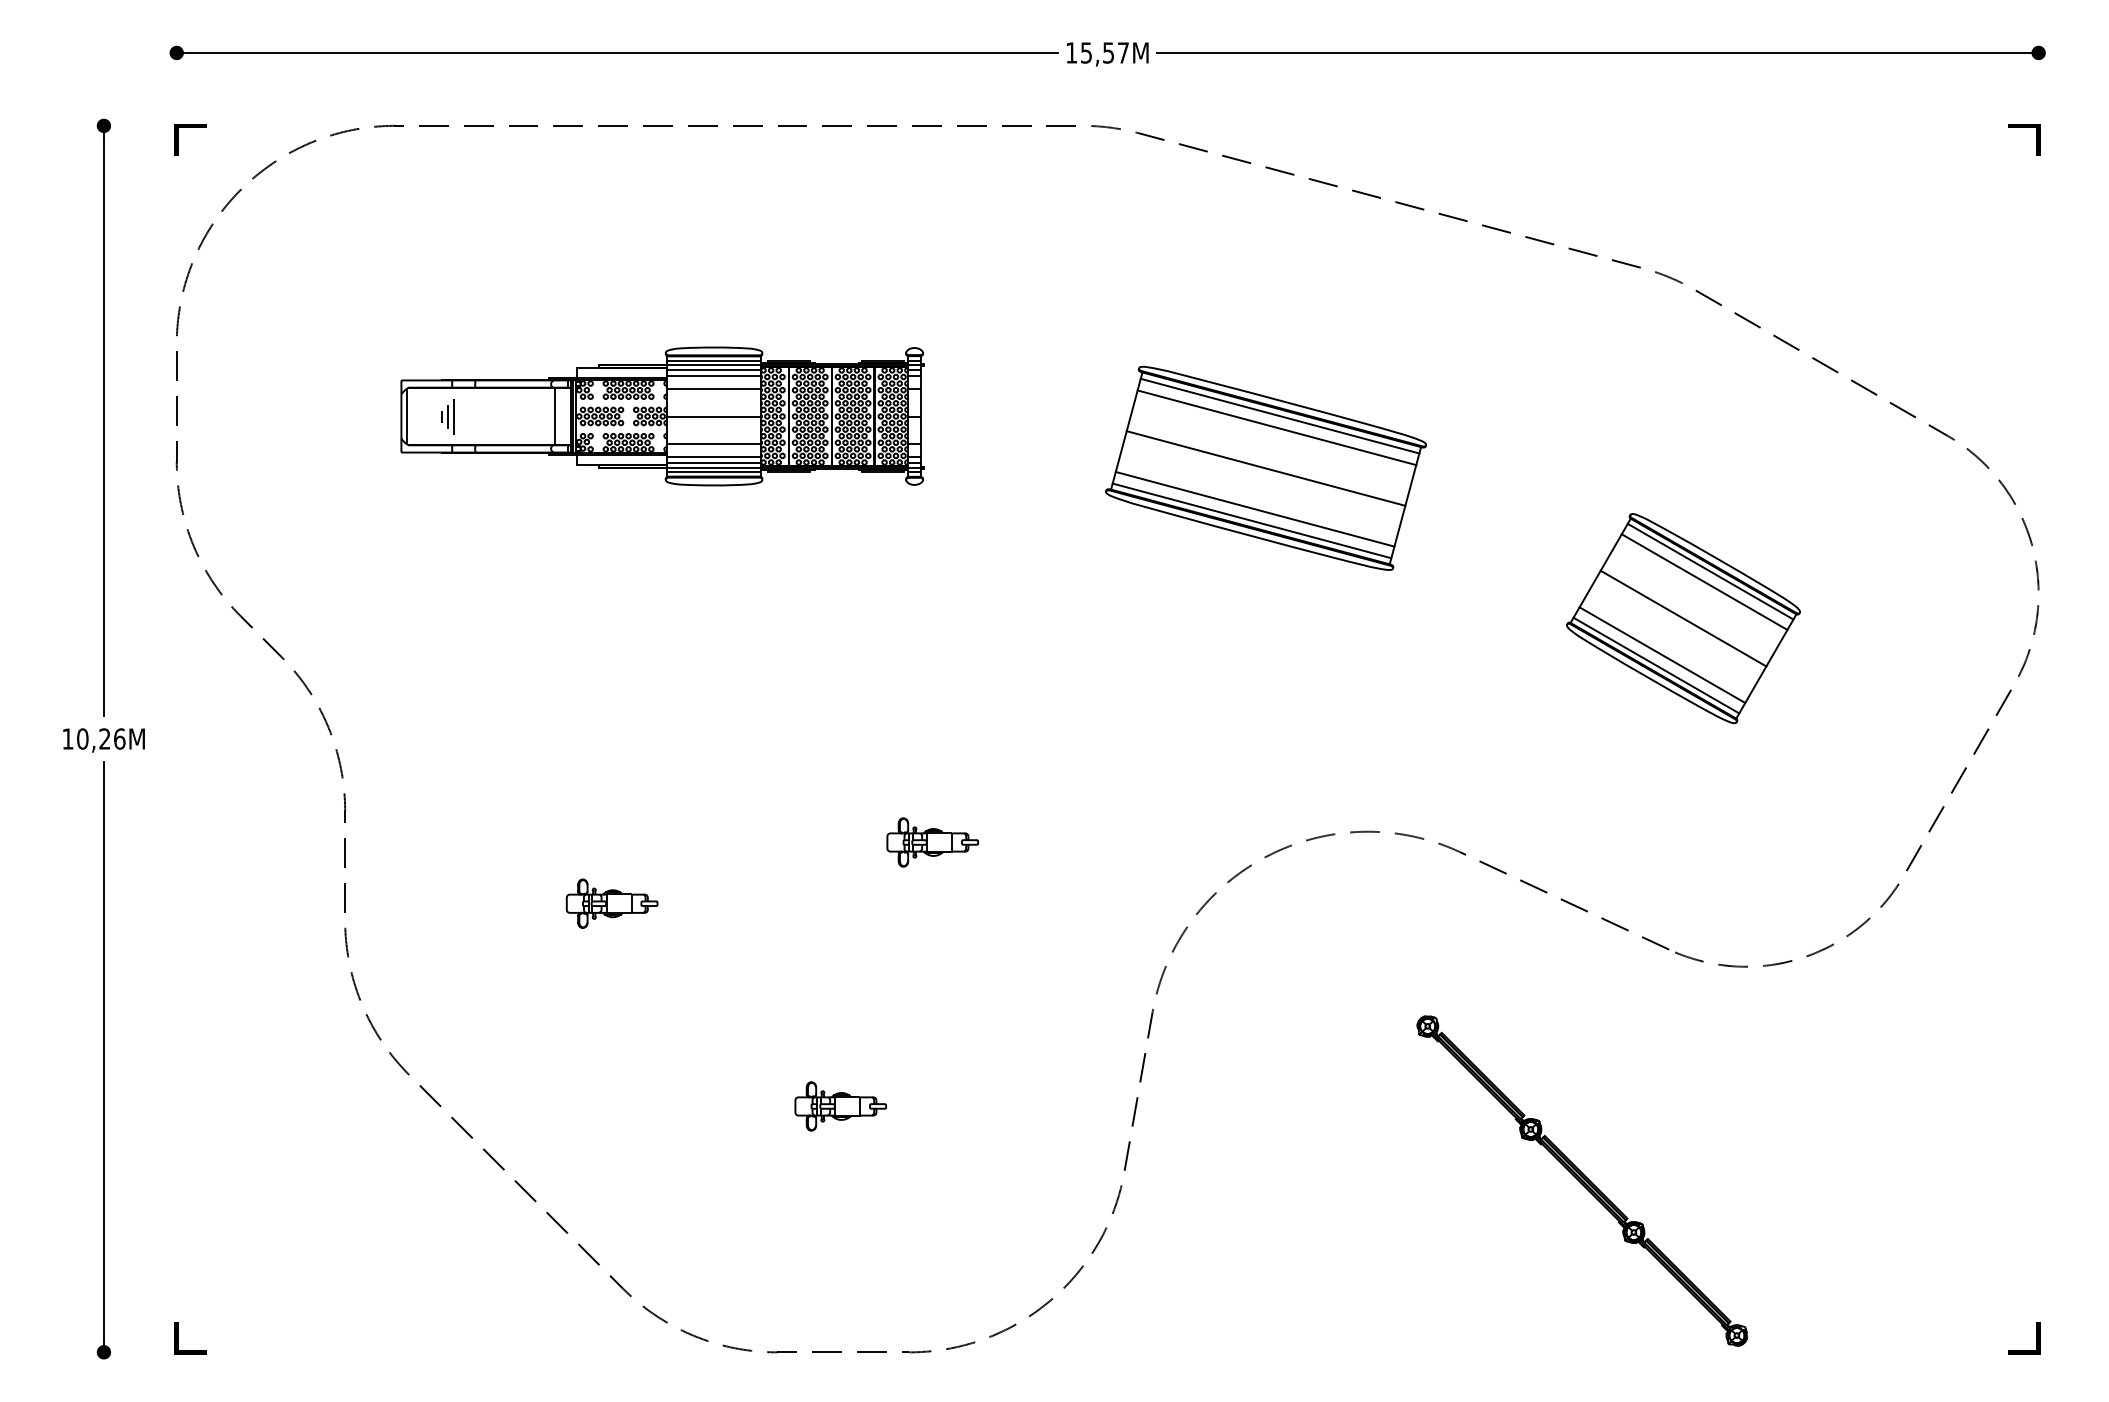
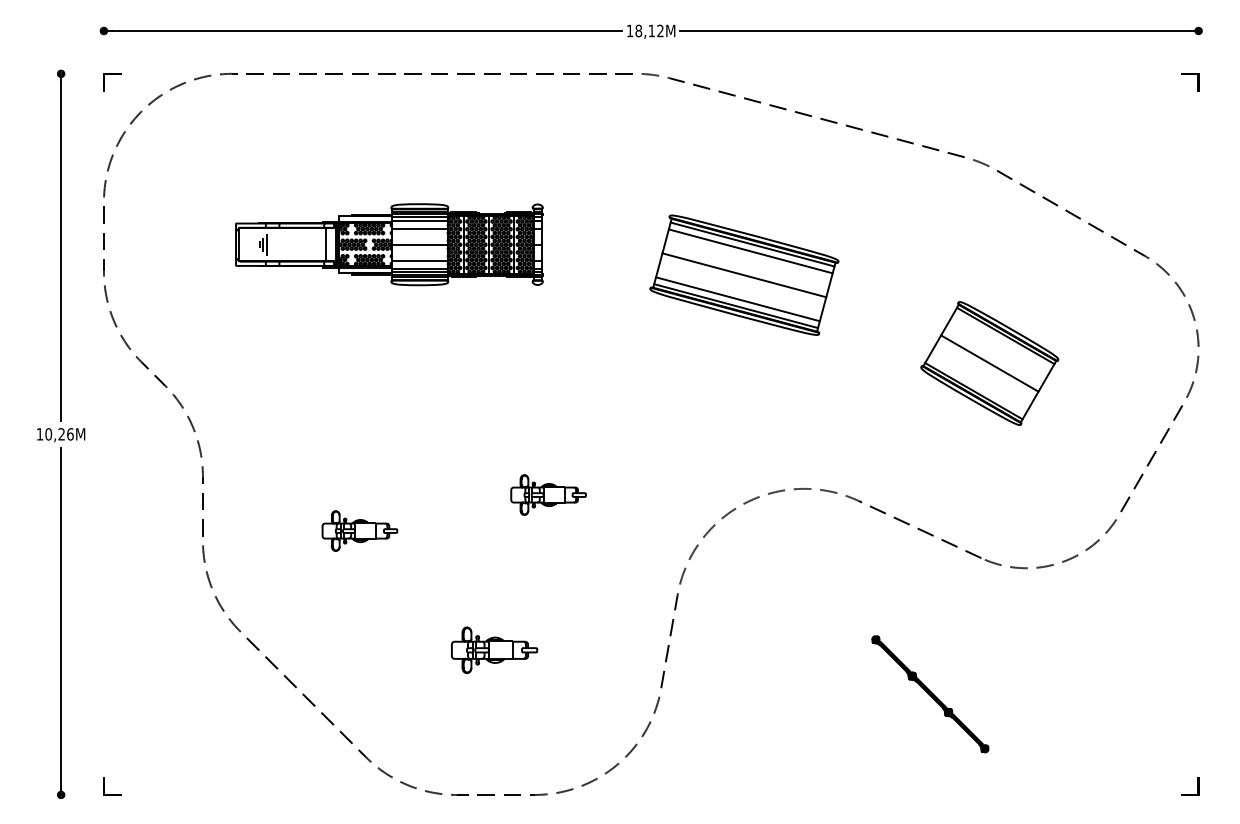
text: (1104, 52) -> (649, 30), 15,57M -> 18,12M
line: (1703, 581) -> (1001, 341), removed
line: (1662, 654) -> (977, 384), removed
part: (931, 843) -> (547, 495), size x1.4
part: (611, 904) -> (359, 531), size x1.4
part: (839, 1106) -> (493, 650), size x1.6
part: (1582, 1181) -> (930, 694), size x0.6

